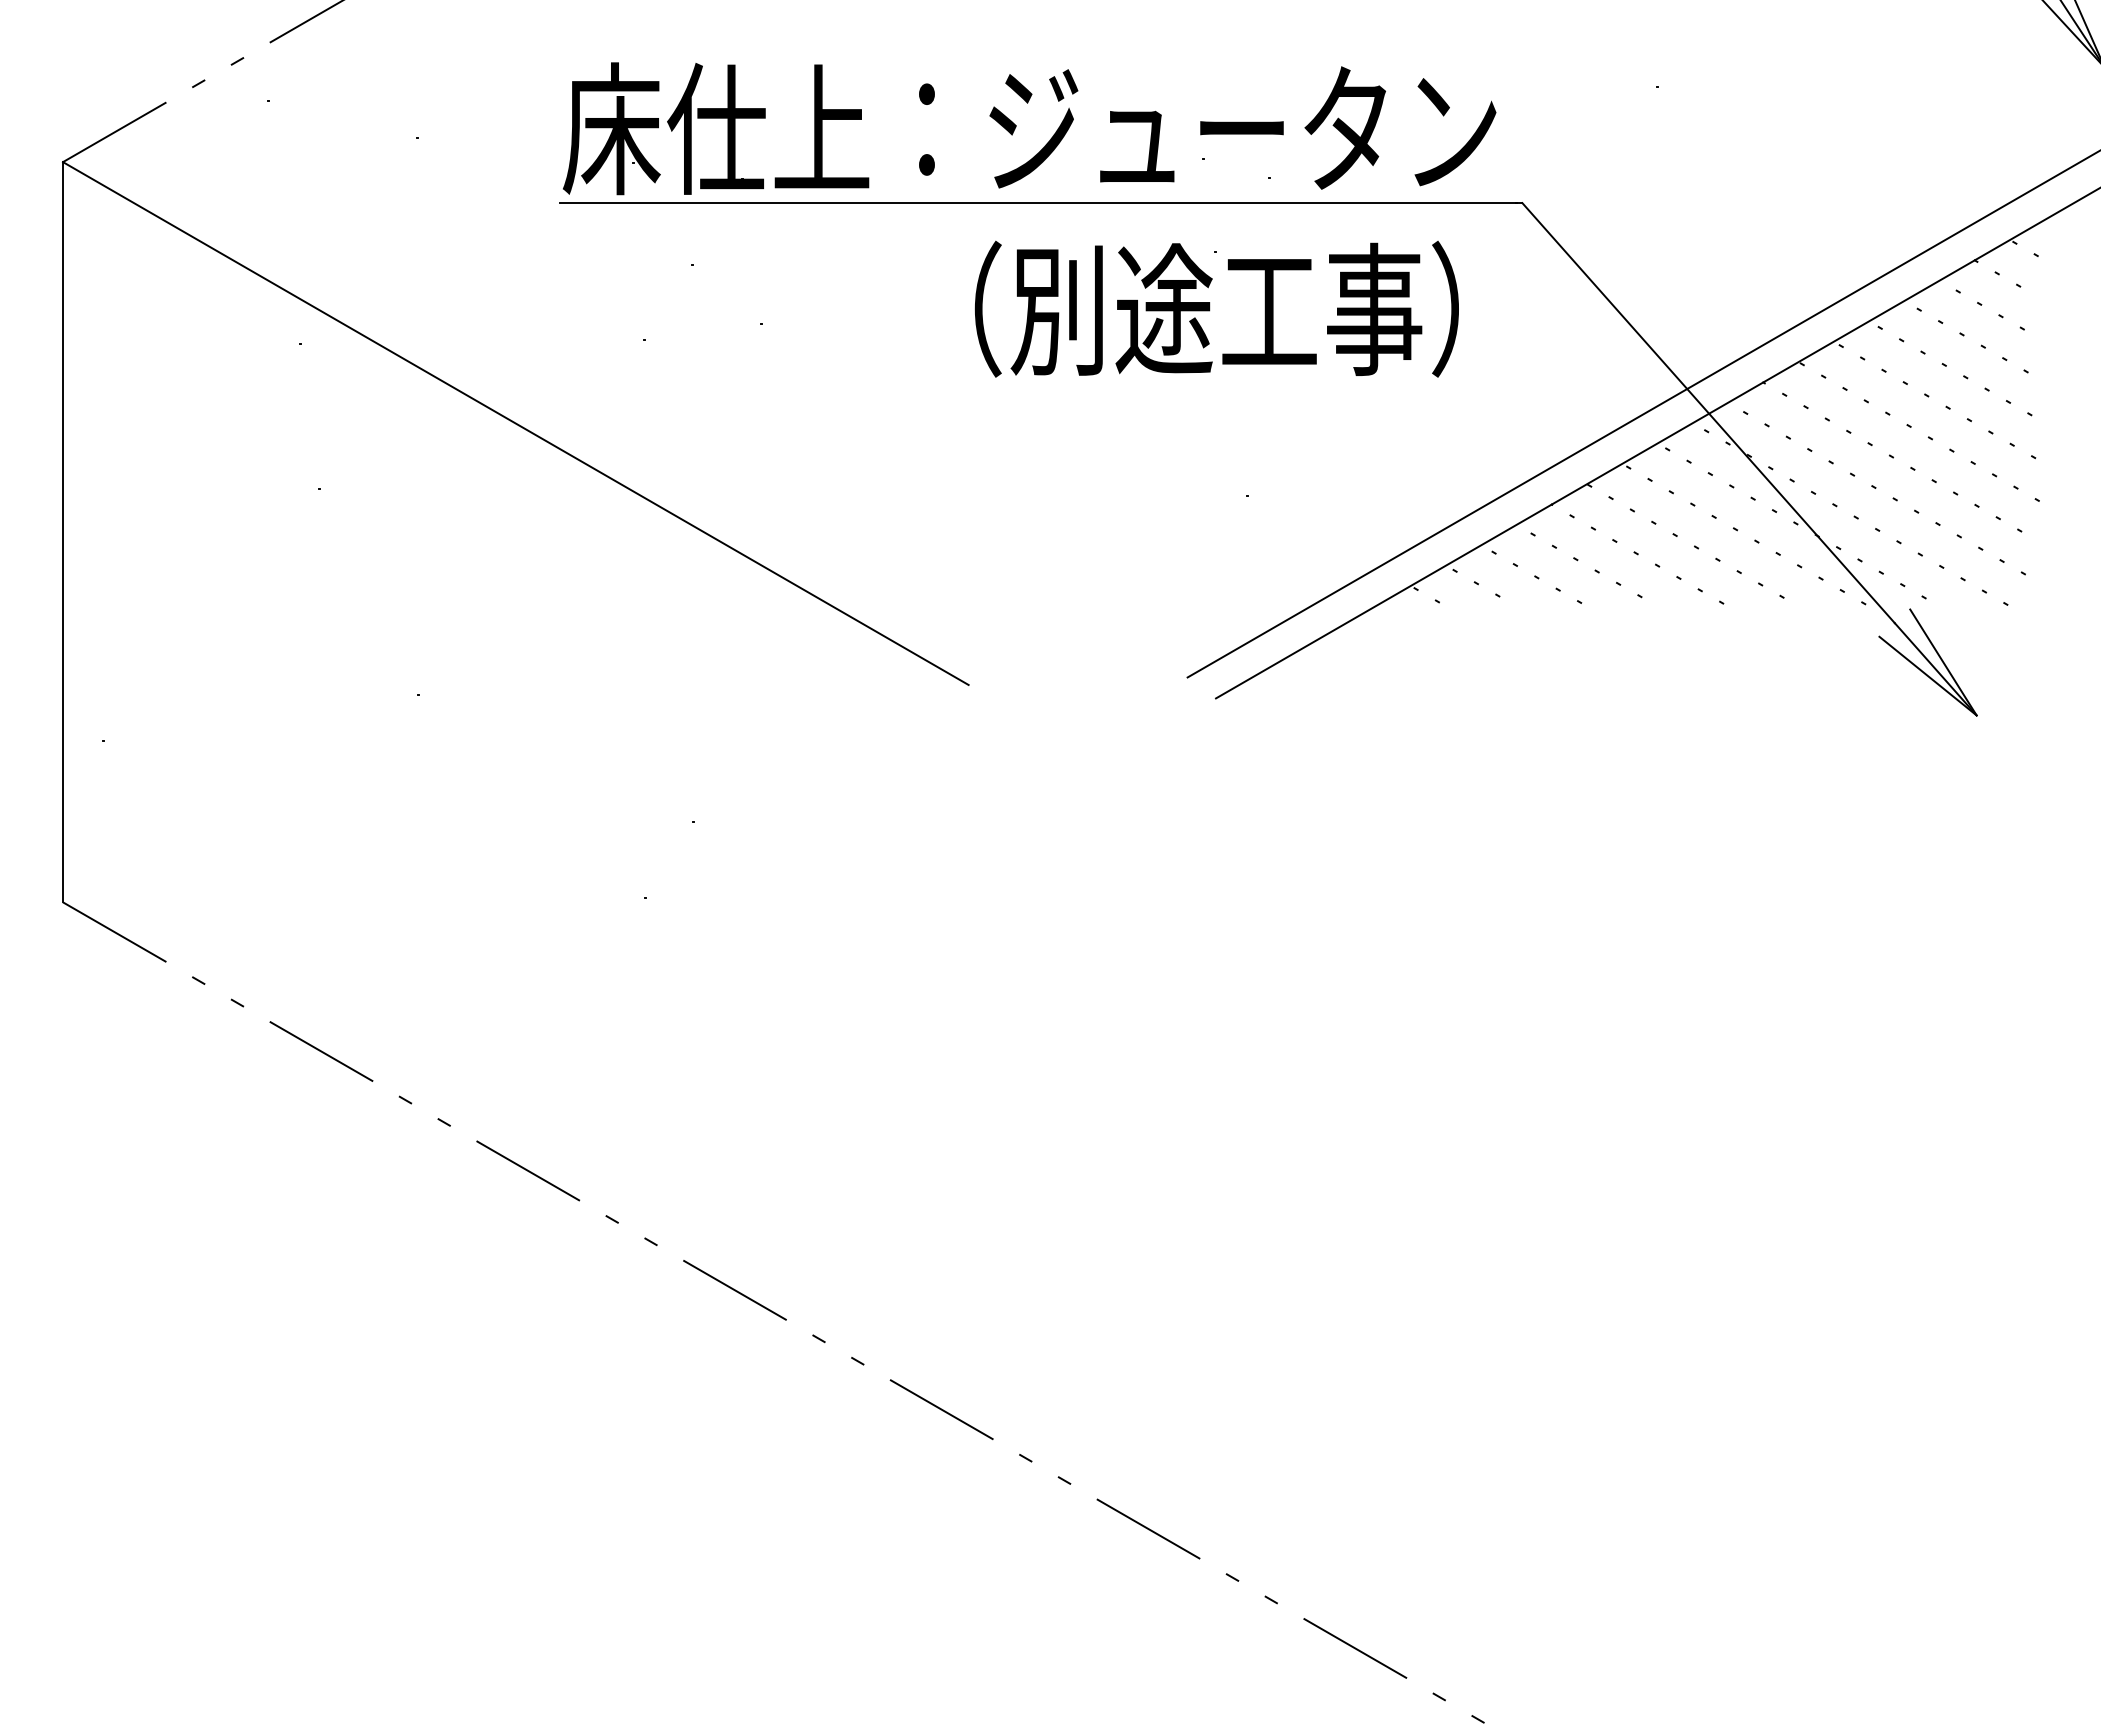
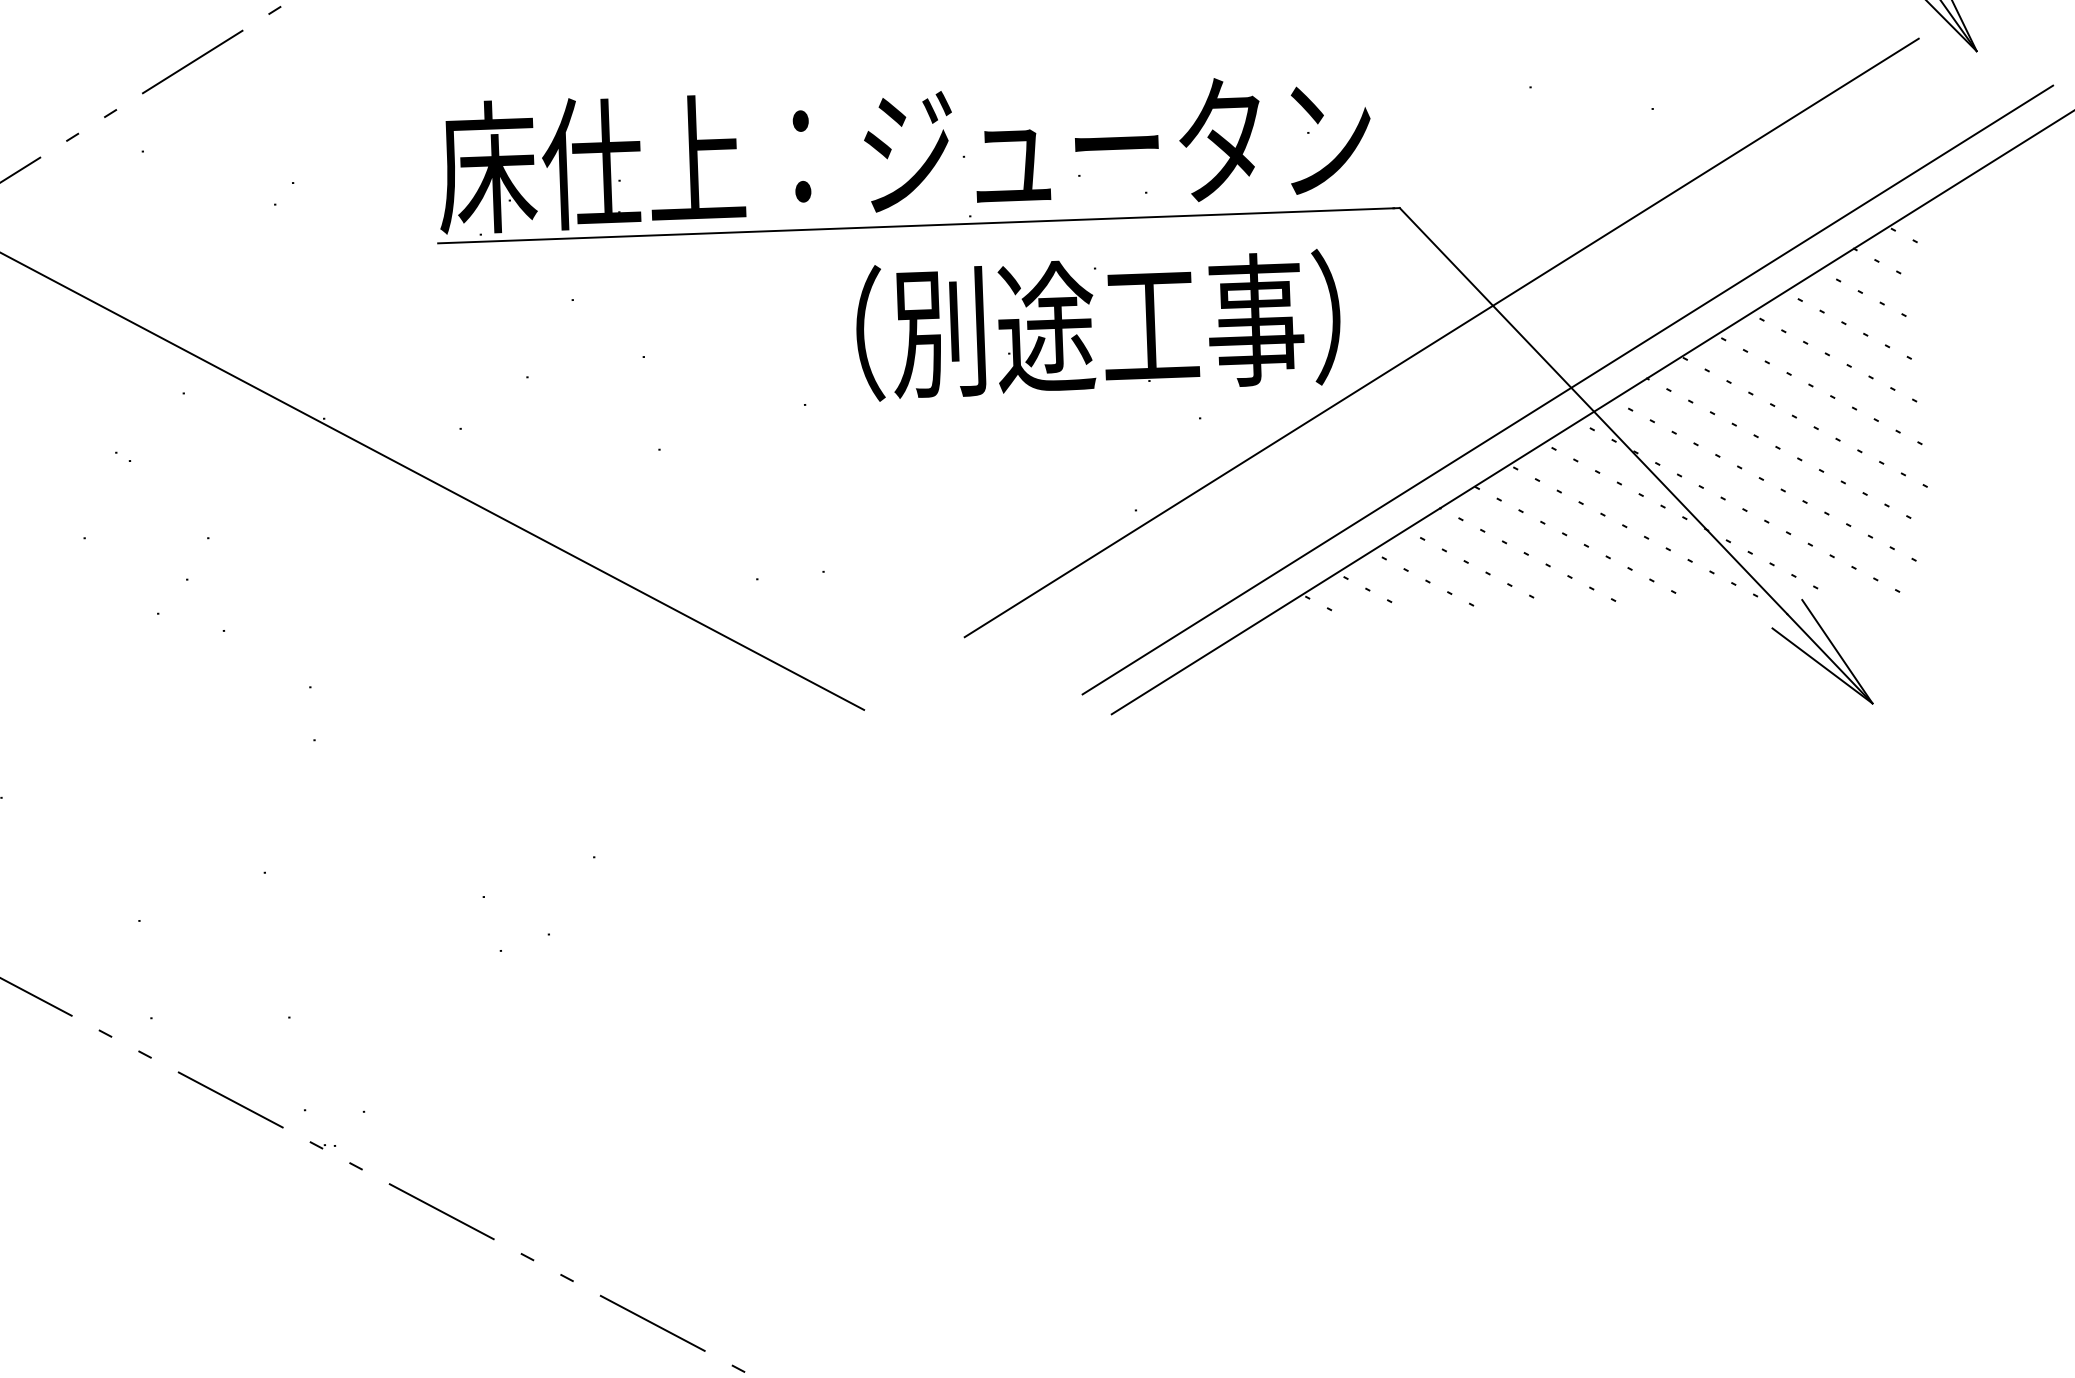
line: (1559, 333) -> (1441, 337), added

